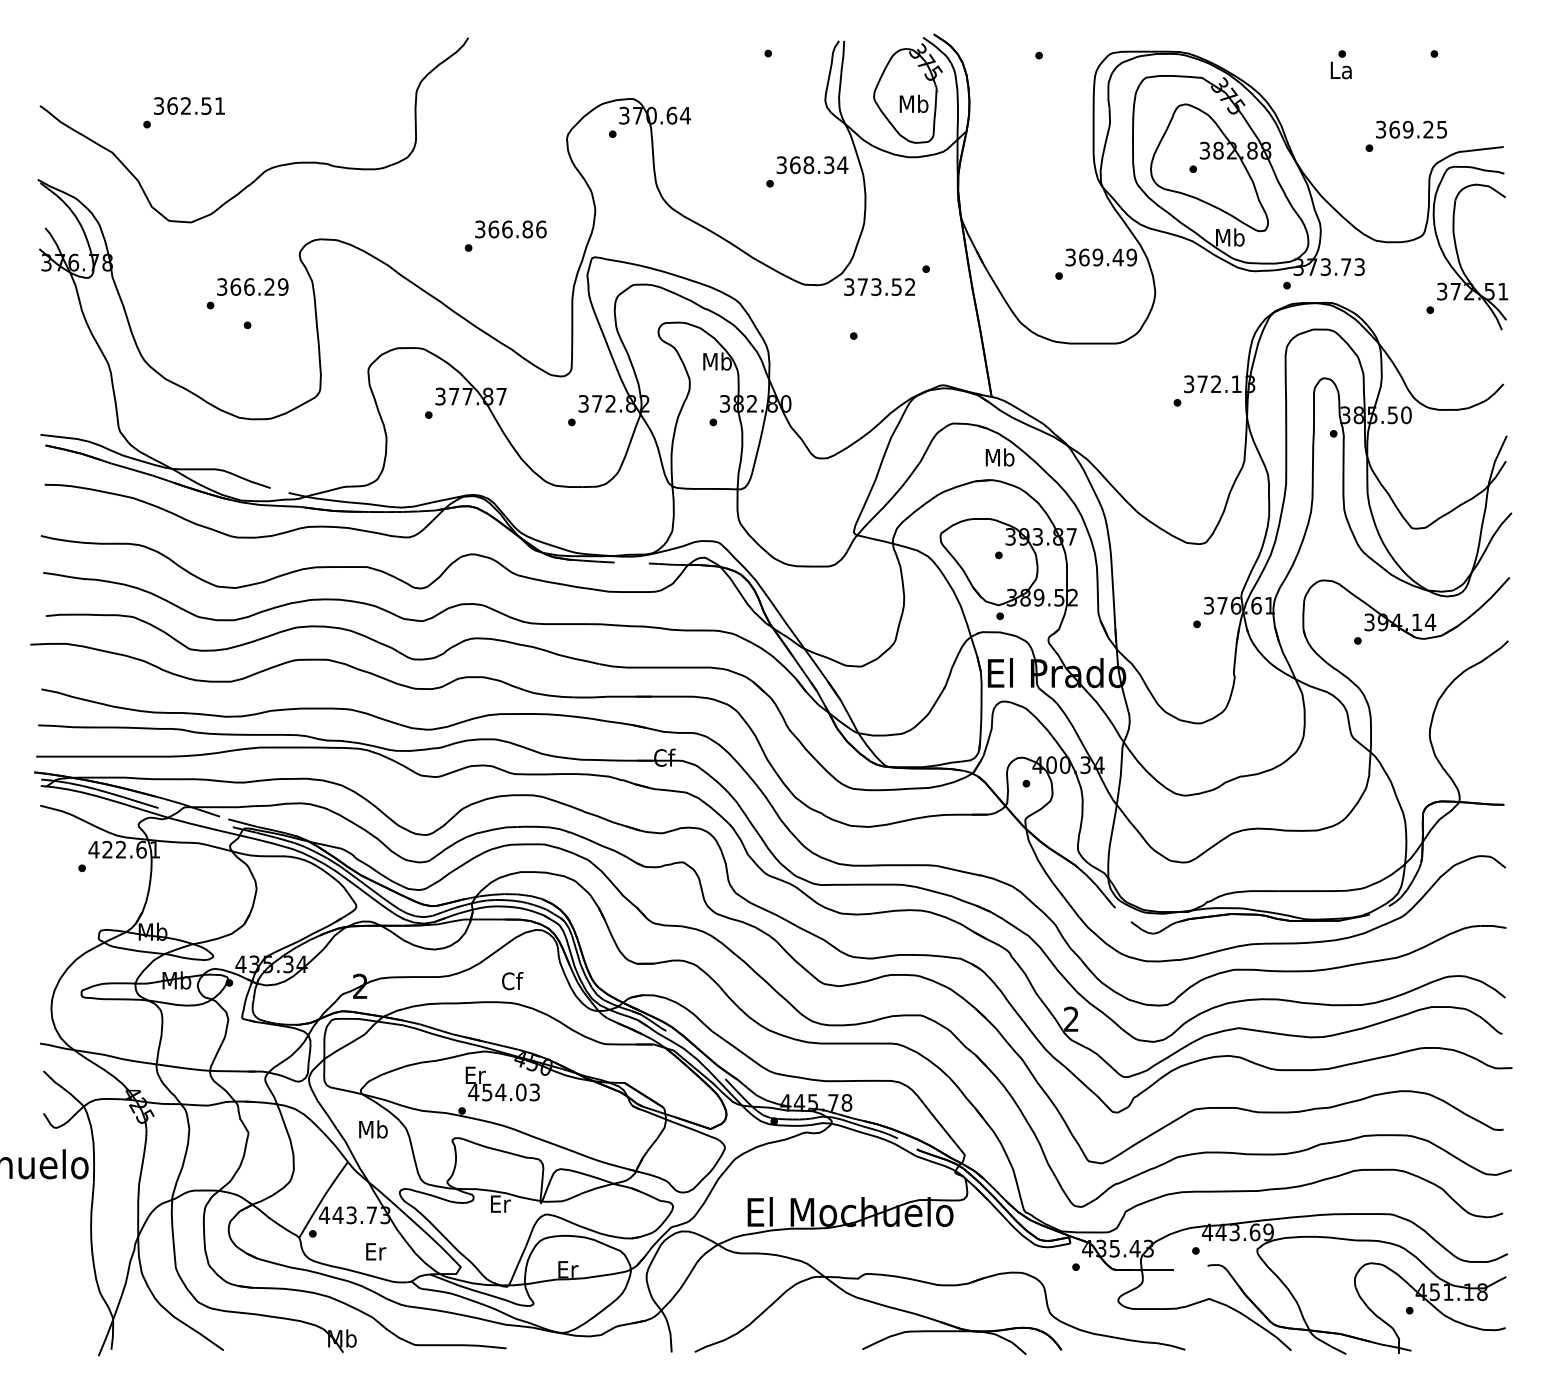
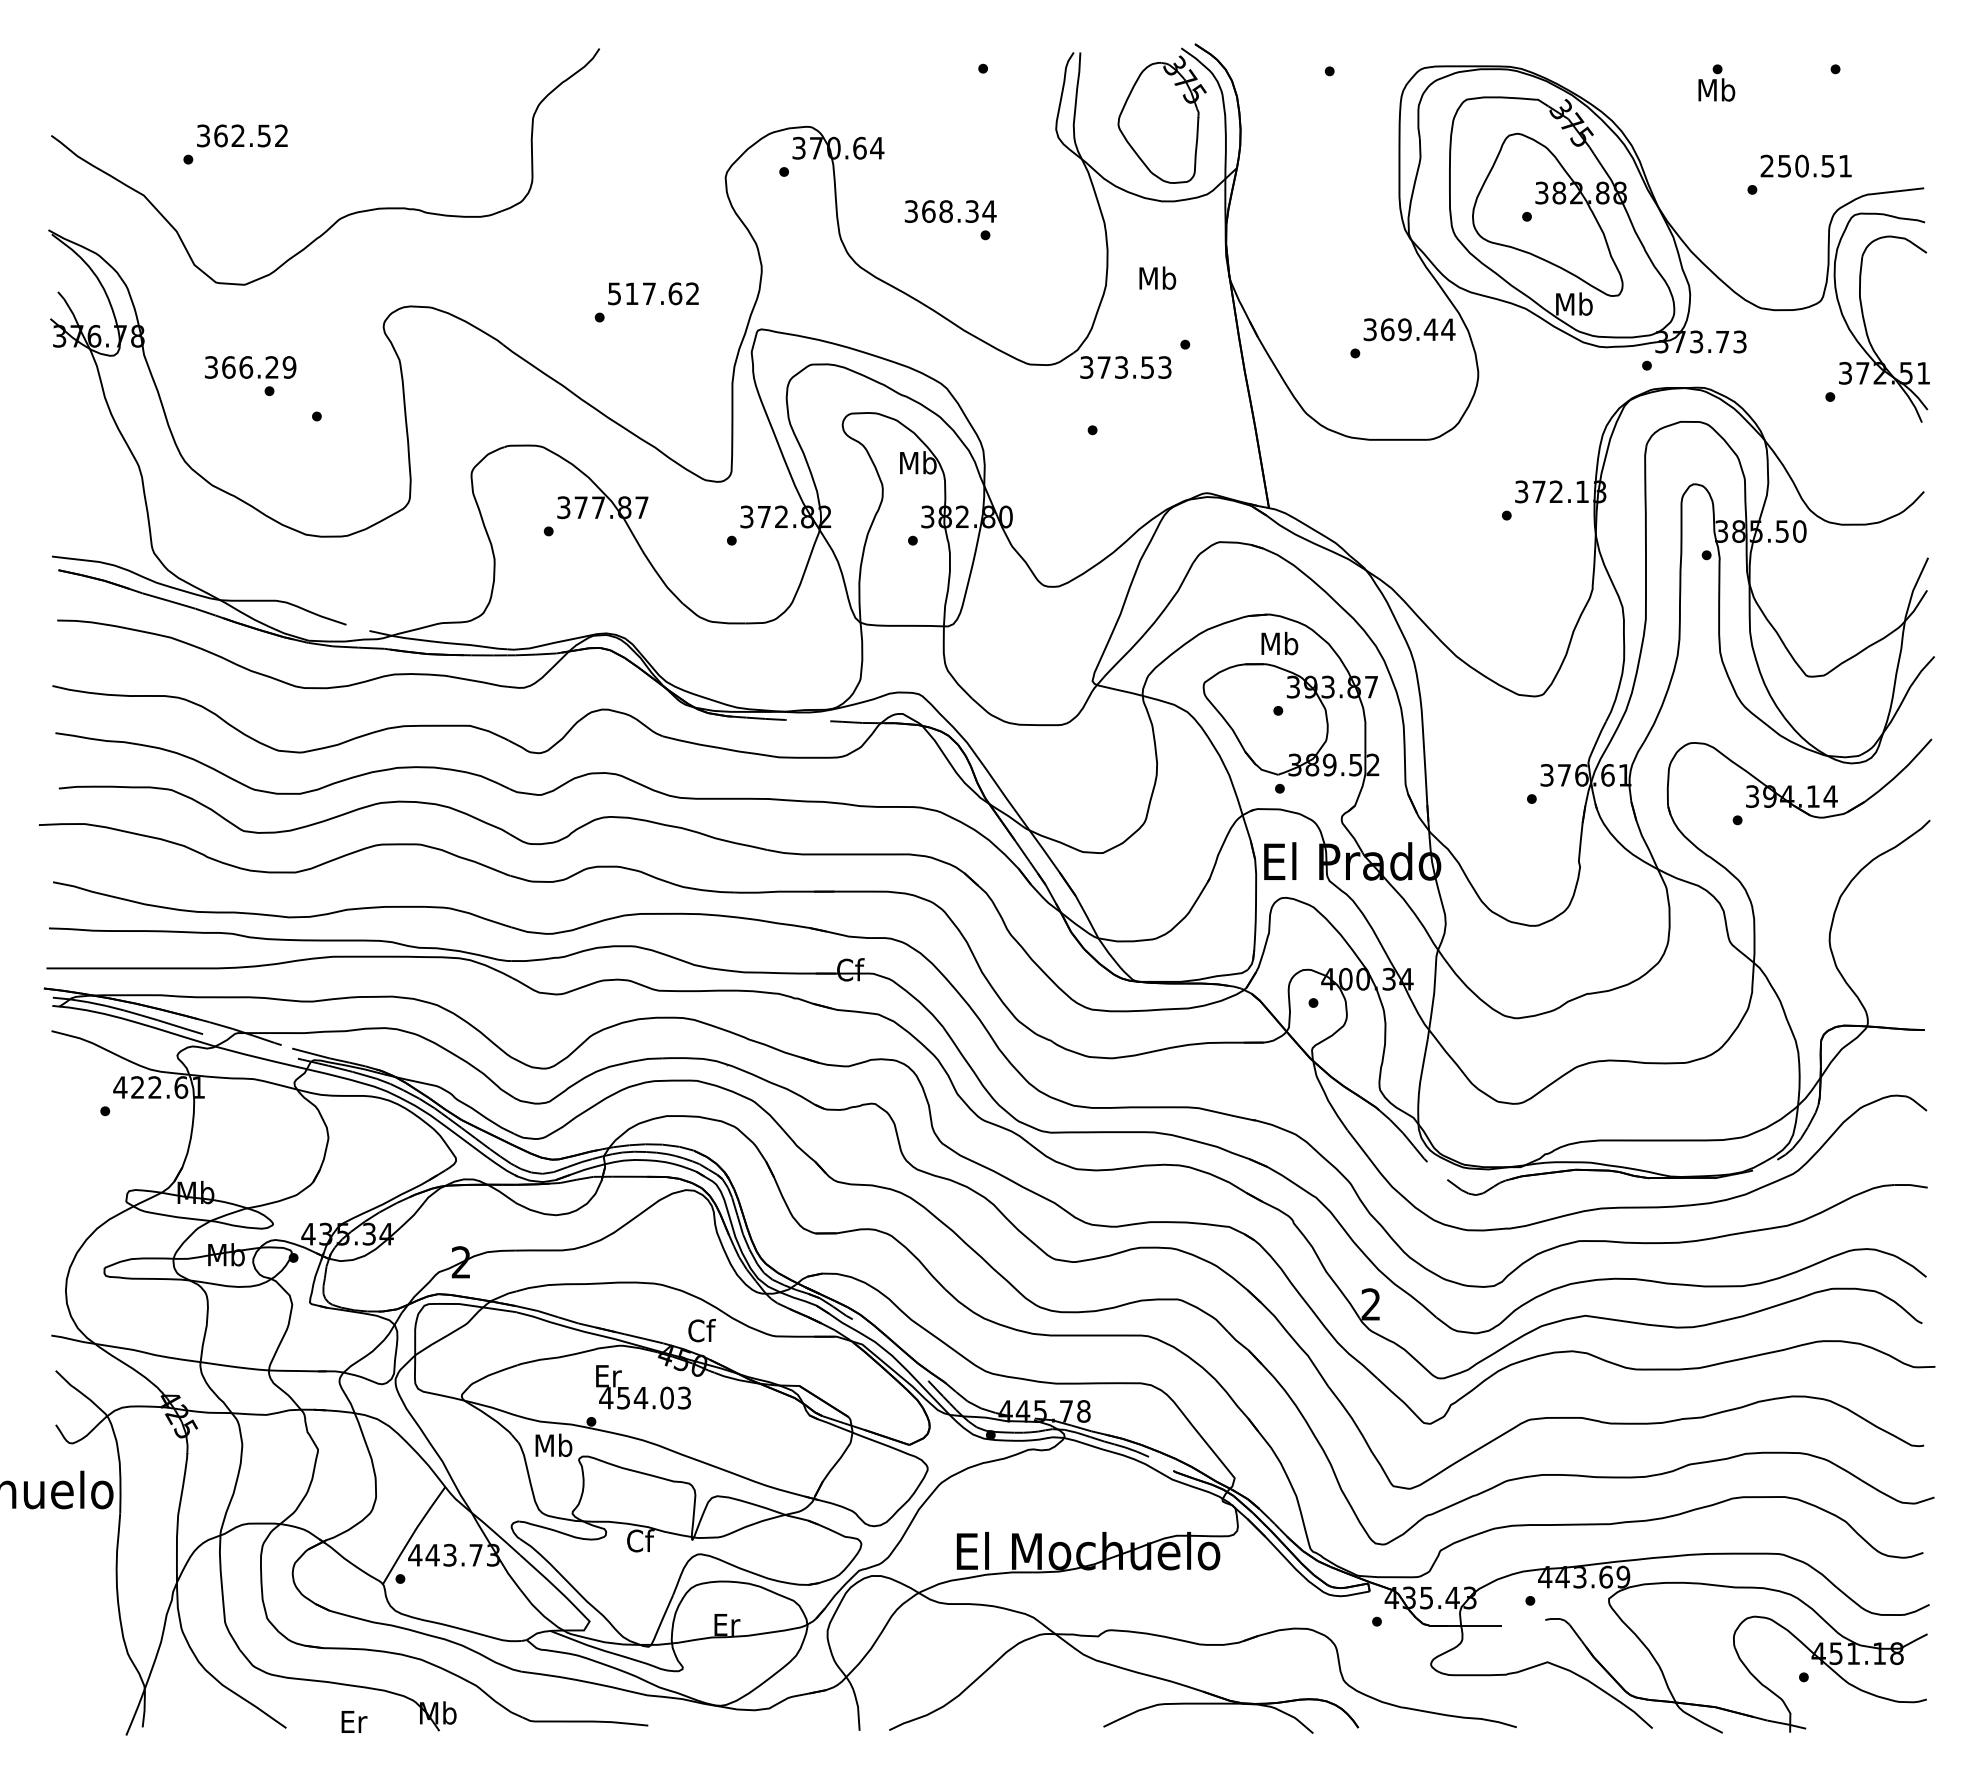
text: (1341, 69) -> (1716, 89), La -> Mb
text: (913, 103) -> (1157, 277), moved
text: (219, 105) -> (281, 135), 362.51 -> 362.52
text: (1410, 129) -> (1805, 165), 369.25 -> 250.51
text: (812, 165) -> (950, 211), moved
text: (510, 229) -> (653, 293), 366.86 -> 517.62
text: (1131, 257) -> (1448, 329), 369.49 -> 369.44
text: (252, 287) -> (250, 367), moved
text: (909, 287) -> (1164, 367), 373.52 -> 373.53
text: (999, 457) -> (1279, 643), moved
text: (512, 981) -> (701, 1330), moved
text: (373, 1129) -> (553, 1445), moved
text: (500, 1203) -> (640, 1540), Er -> Cf
text: (376, 1251) -> (354, 1721), moved

